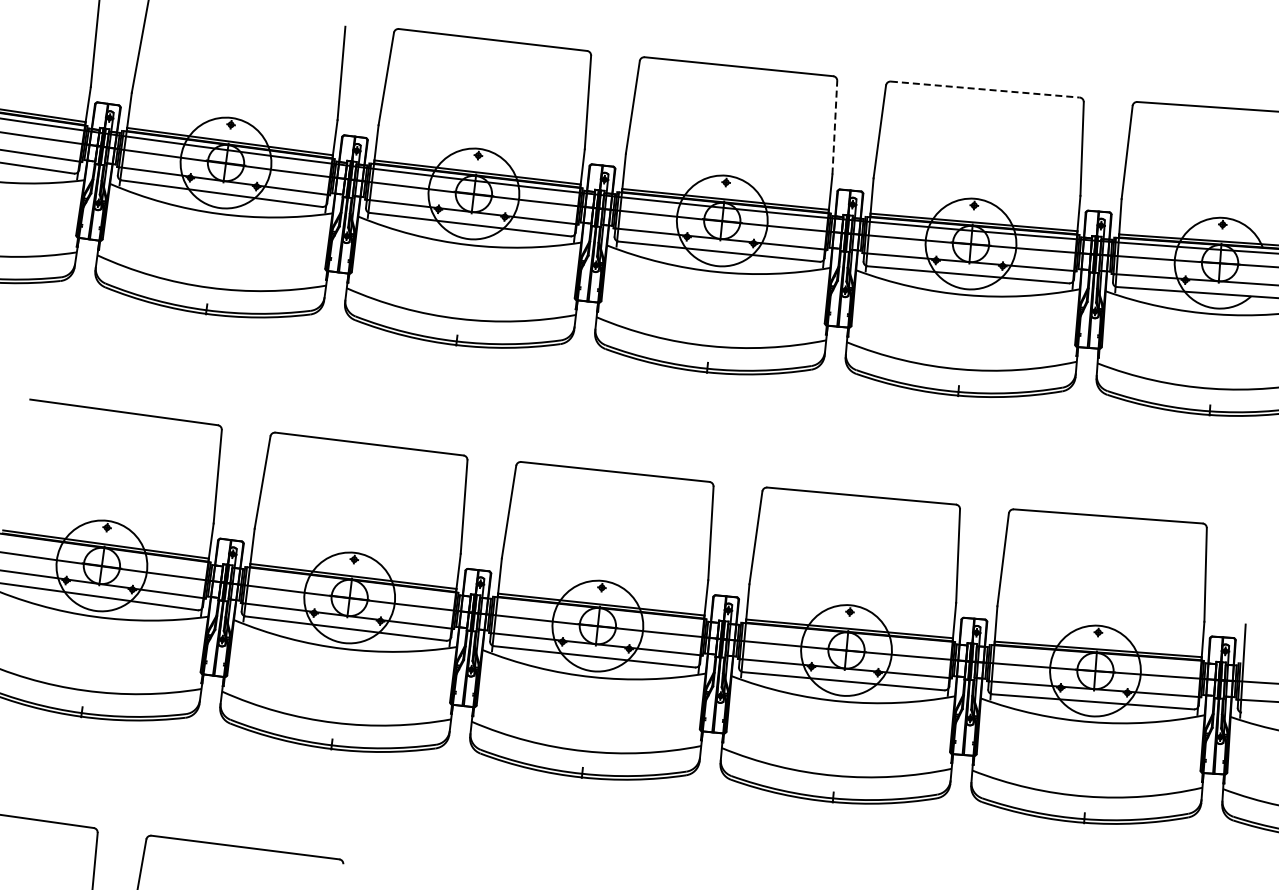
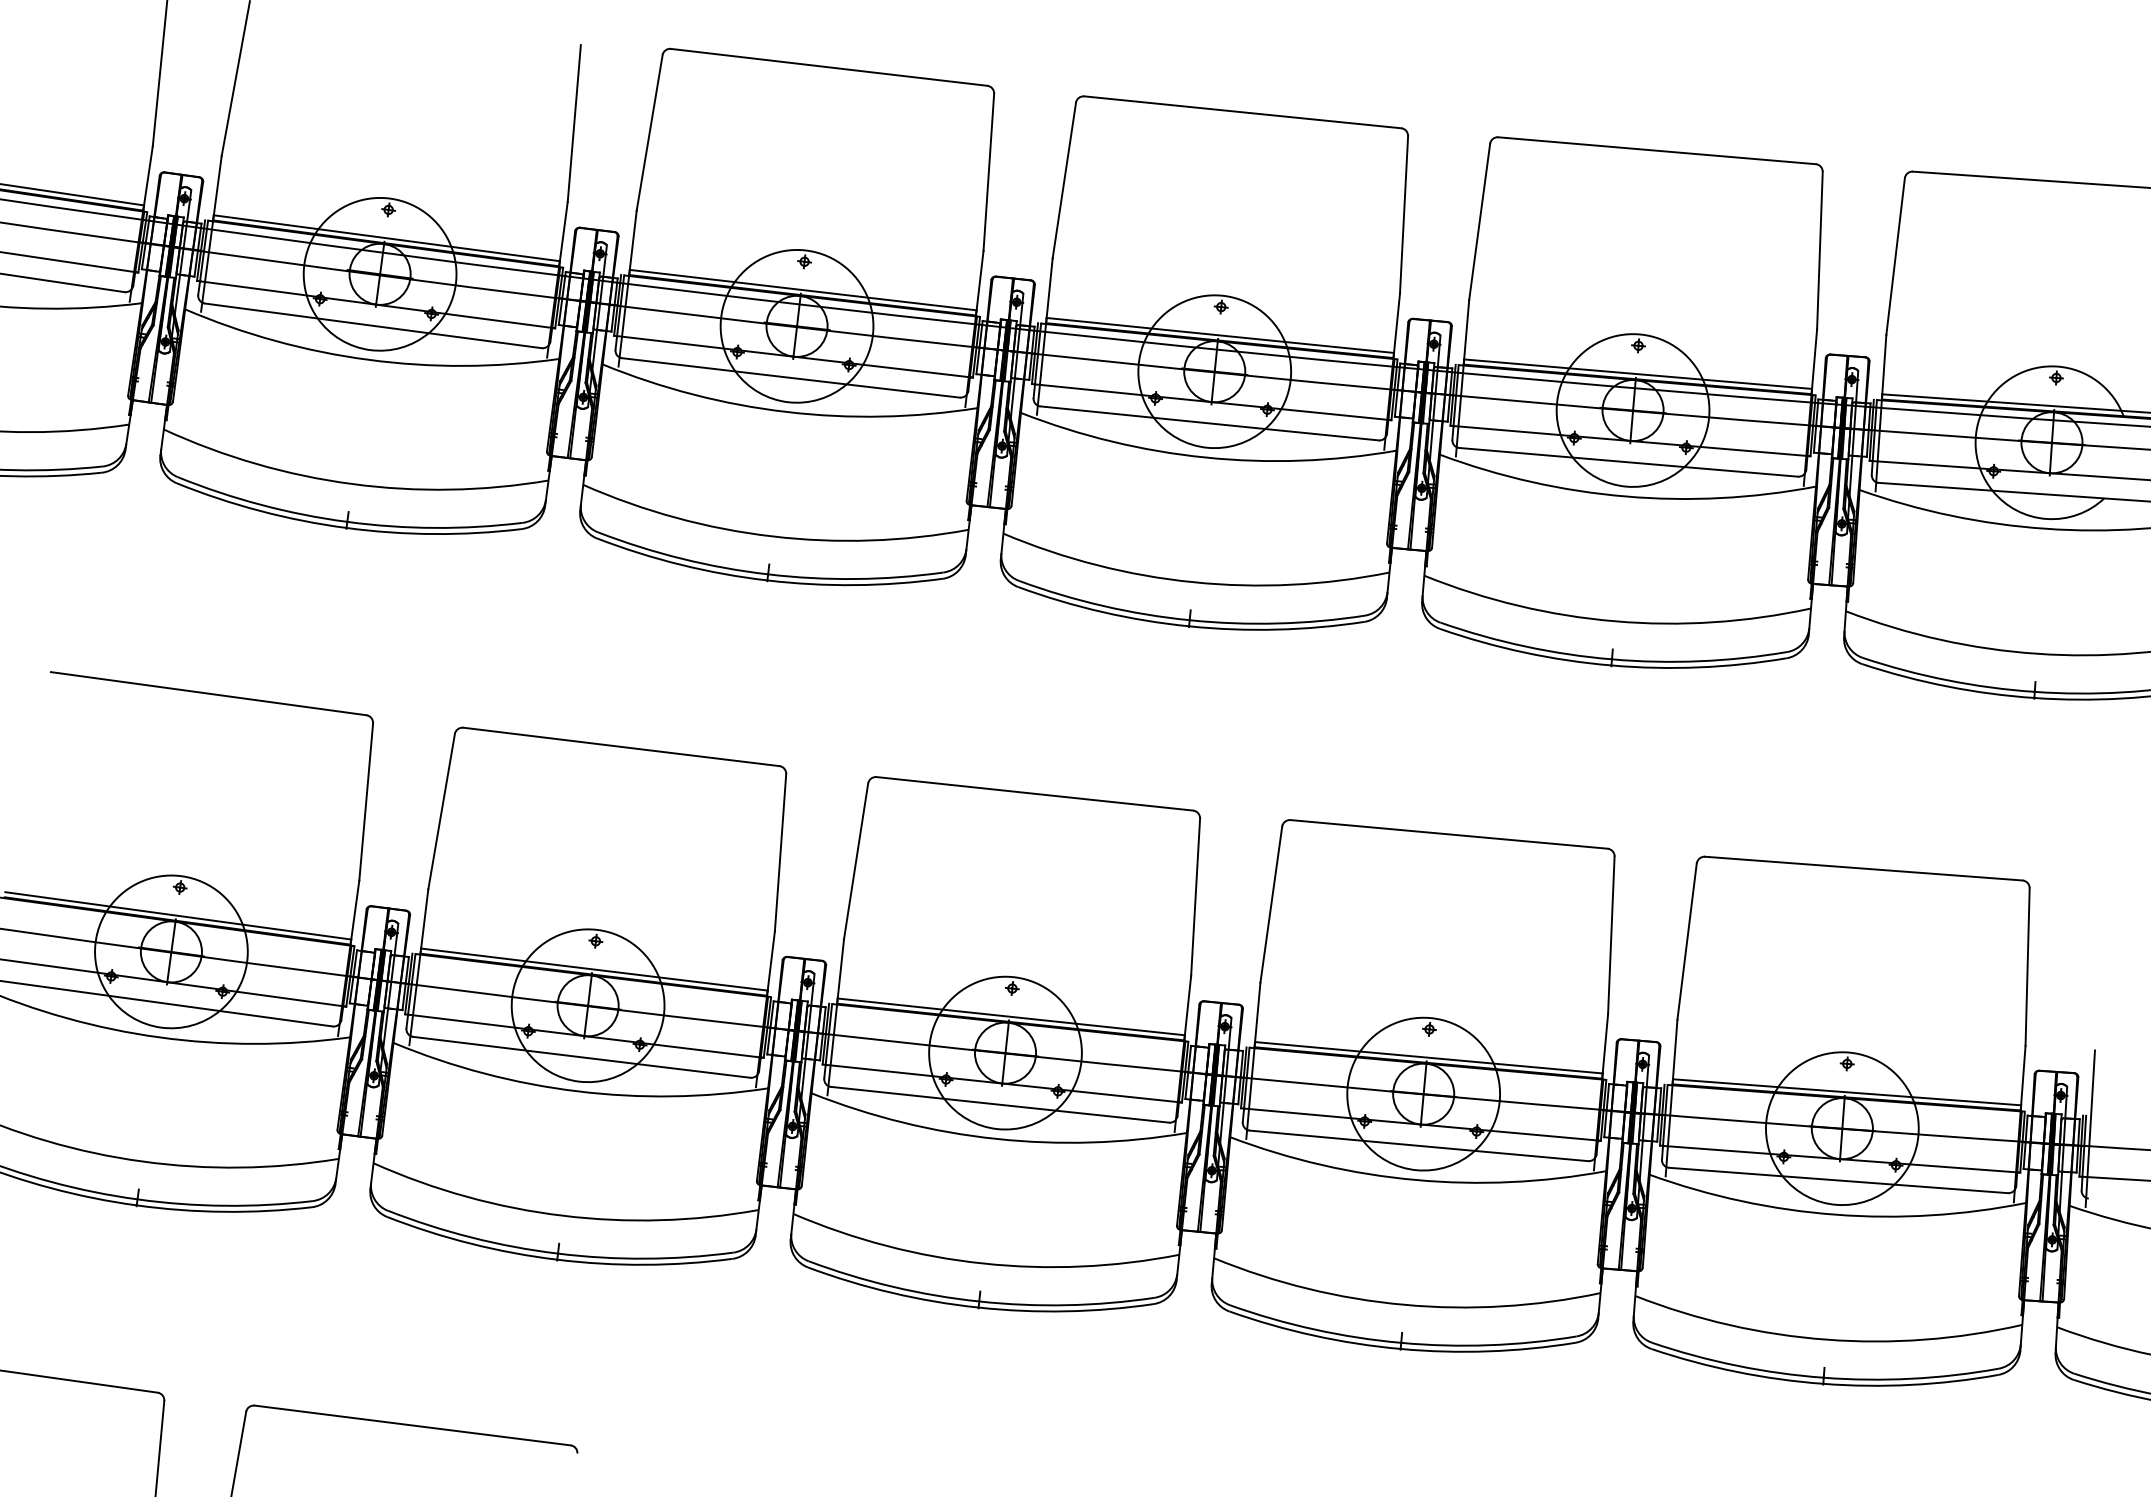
line: (985, 89) -> (1657, 150), dashed -> solid
line: (834, 127) -> (1403, 214), dashed -> solid

